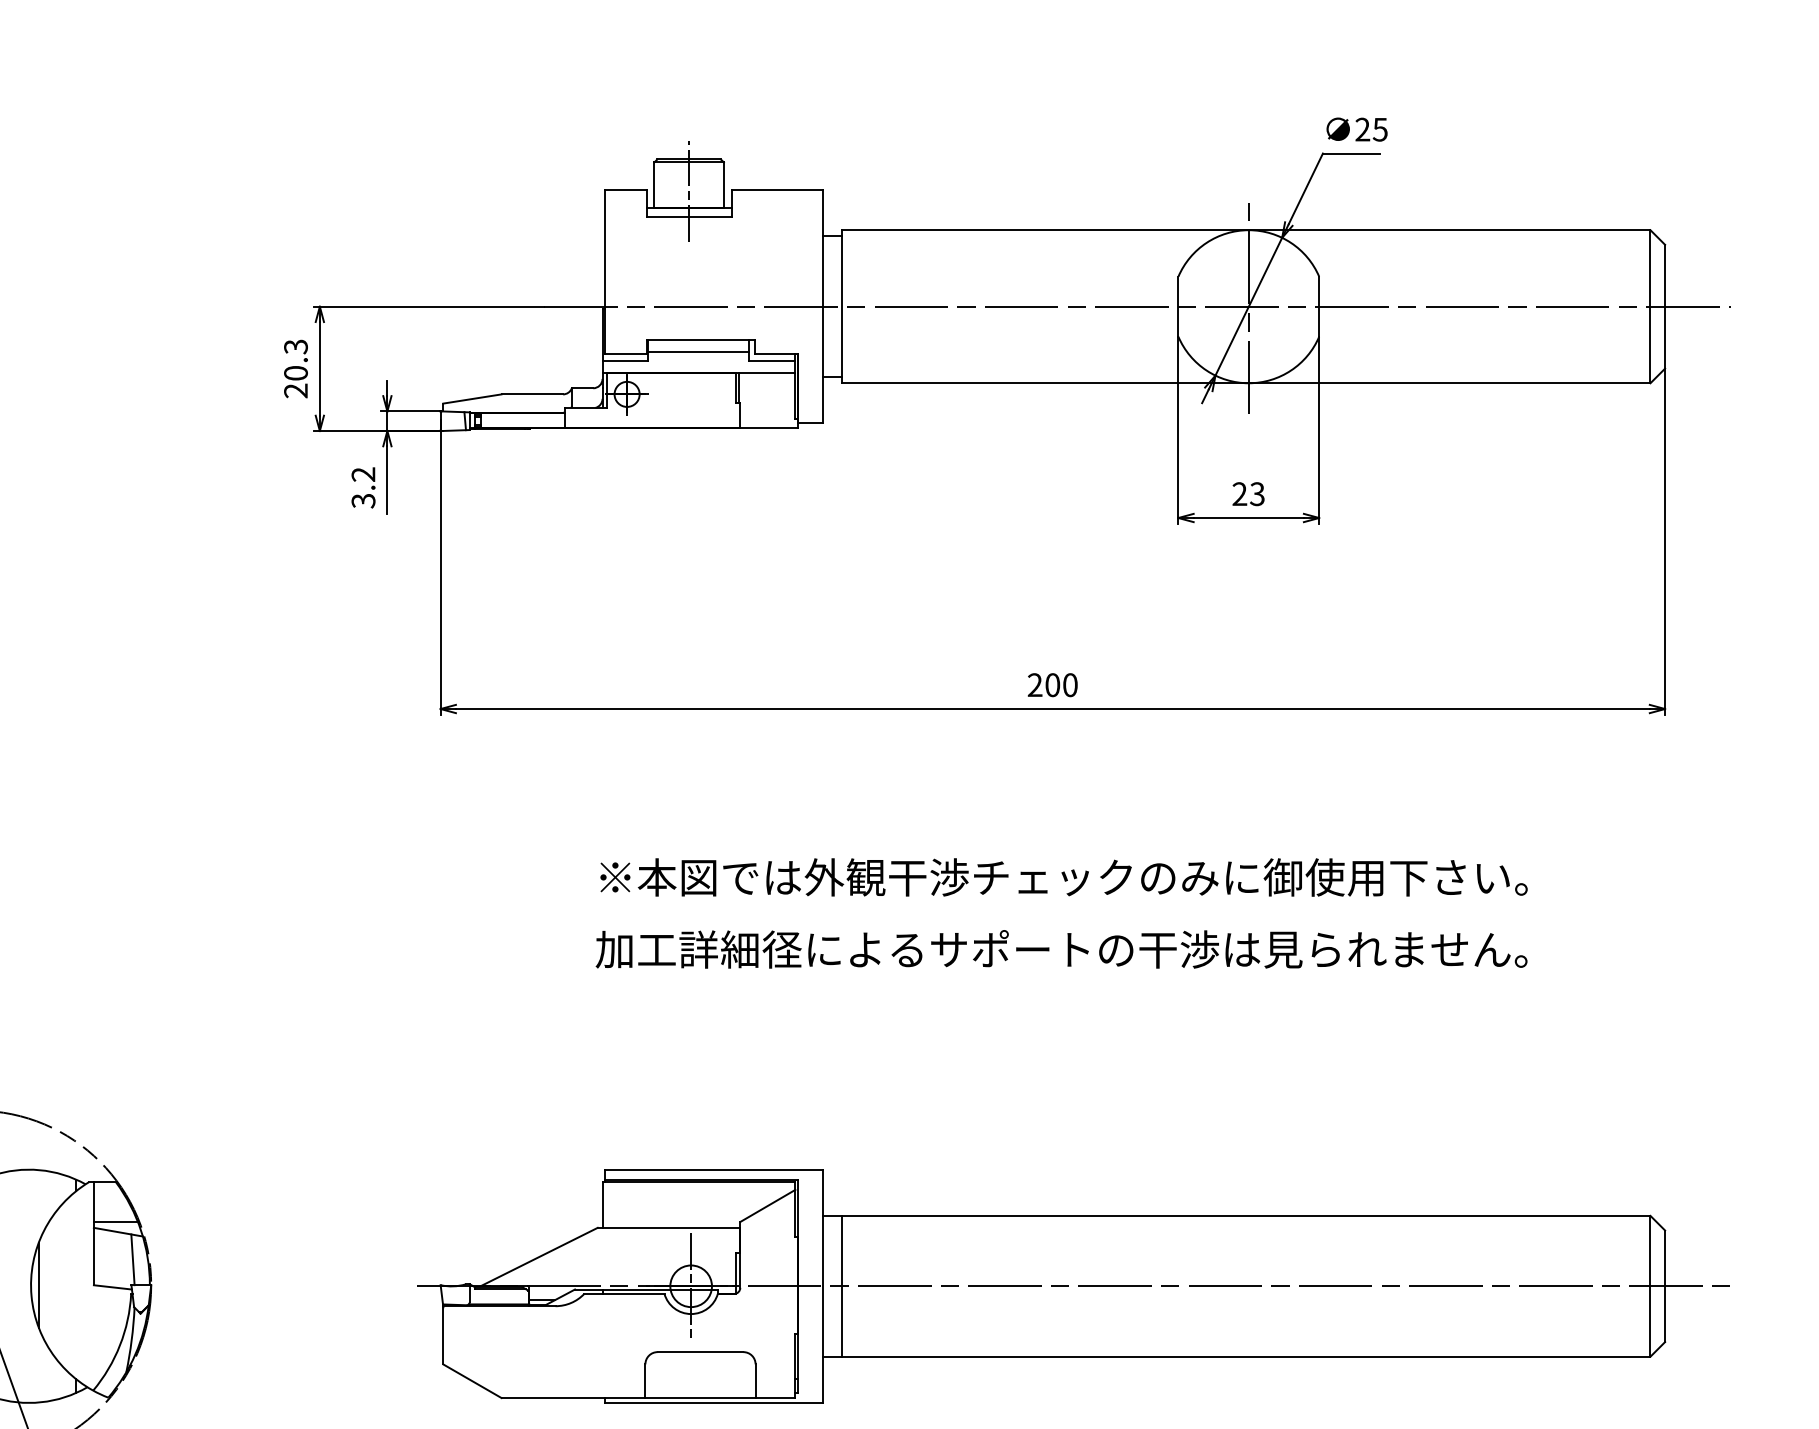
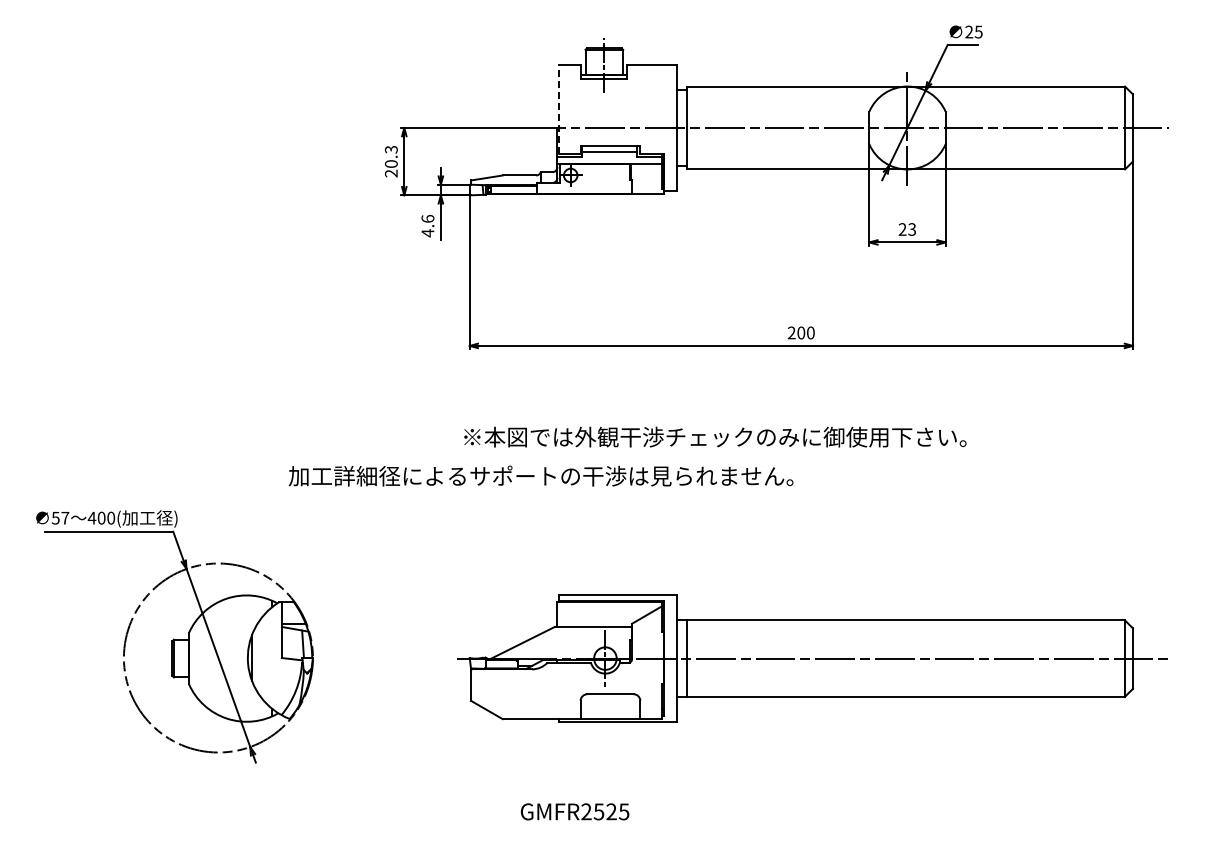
line: (604, 270) -> (558, 108), solid -> dashed
text: (362, 486) -> (427, 225), 3.2 -> 4.6
text: (1064, 876) -> (715, 436), moved
text: (1060, 948) -> (540, 475), moved

